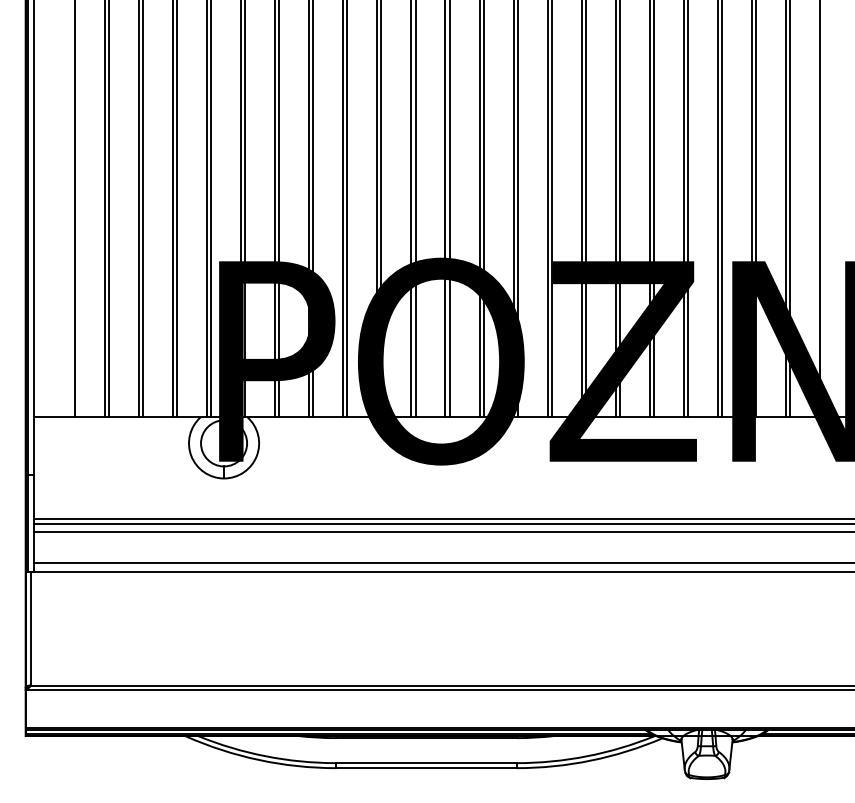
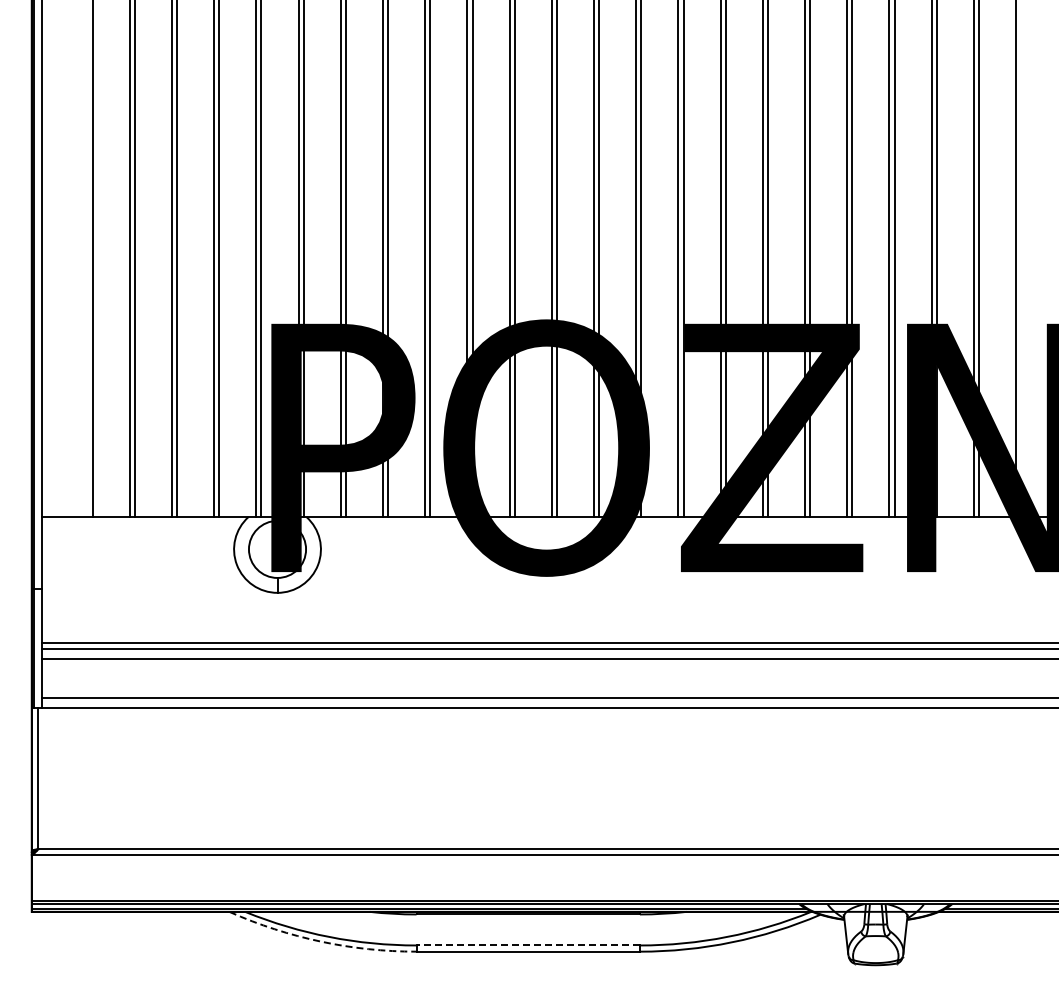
arc: (259, 759) -> (321, 941), solid -> dashed
line: (426, 763) -> (528, 945), solid -> dashed

